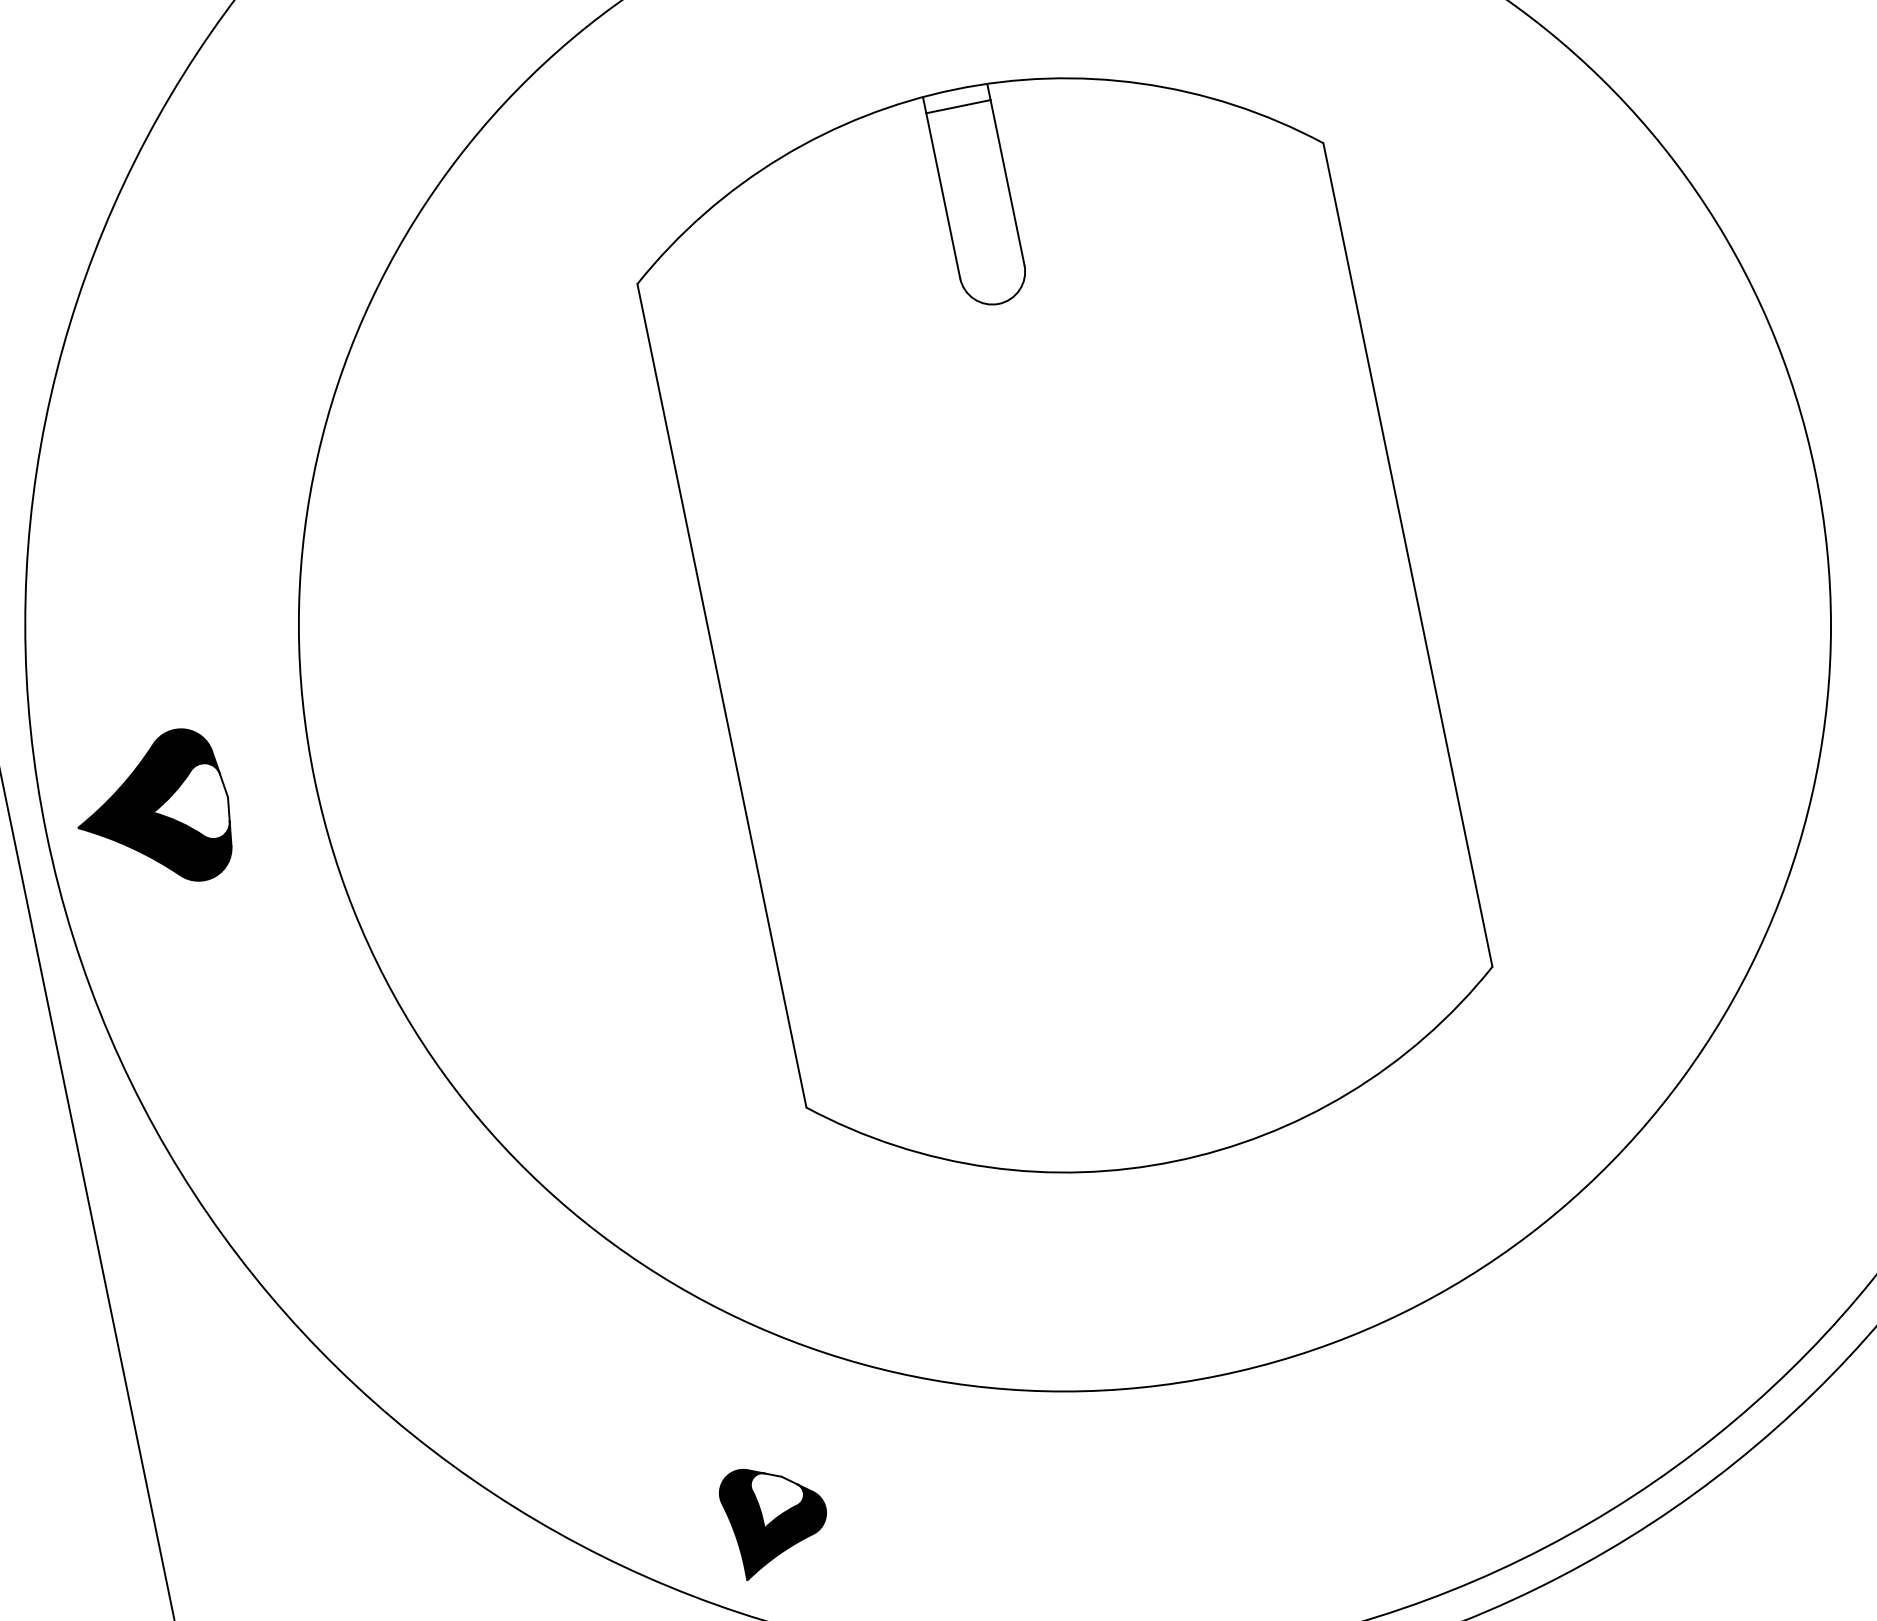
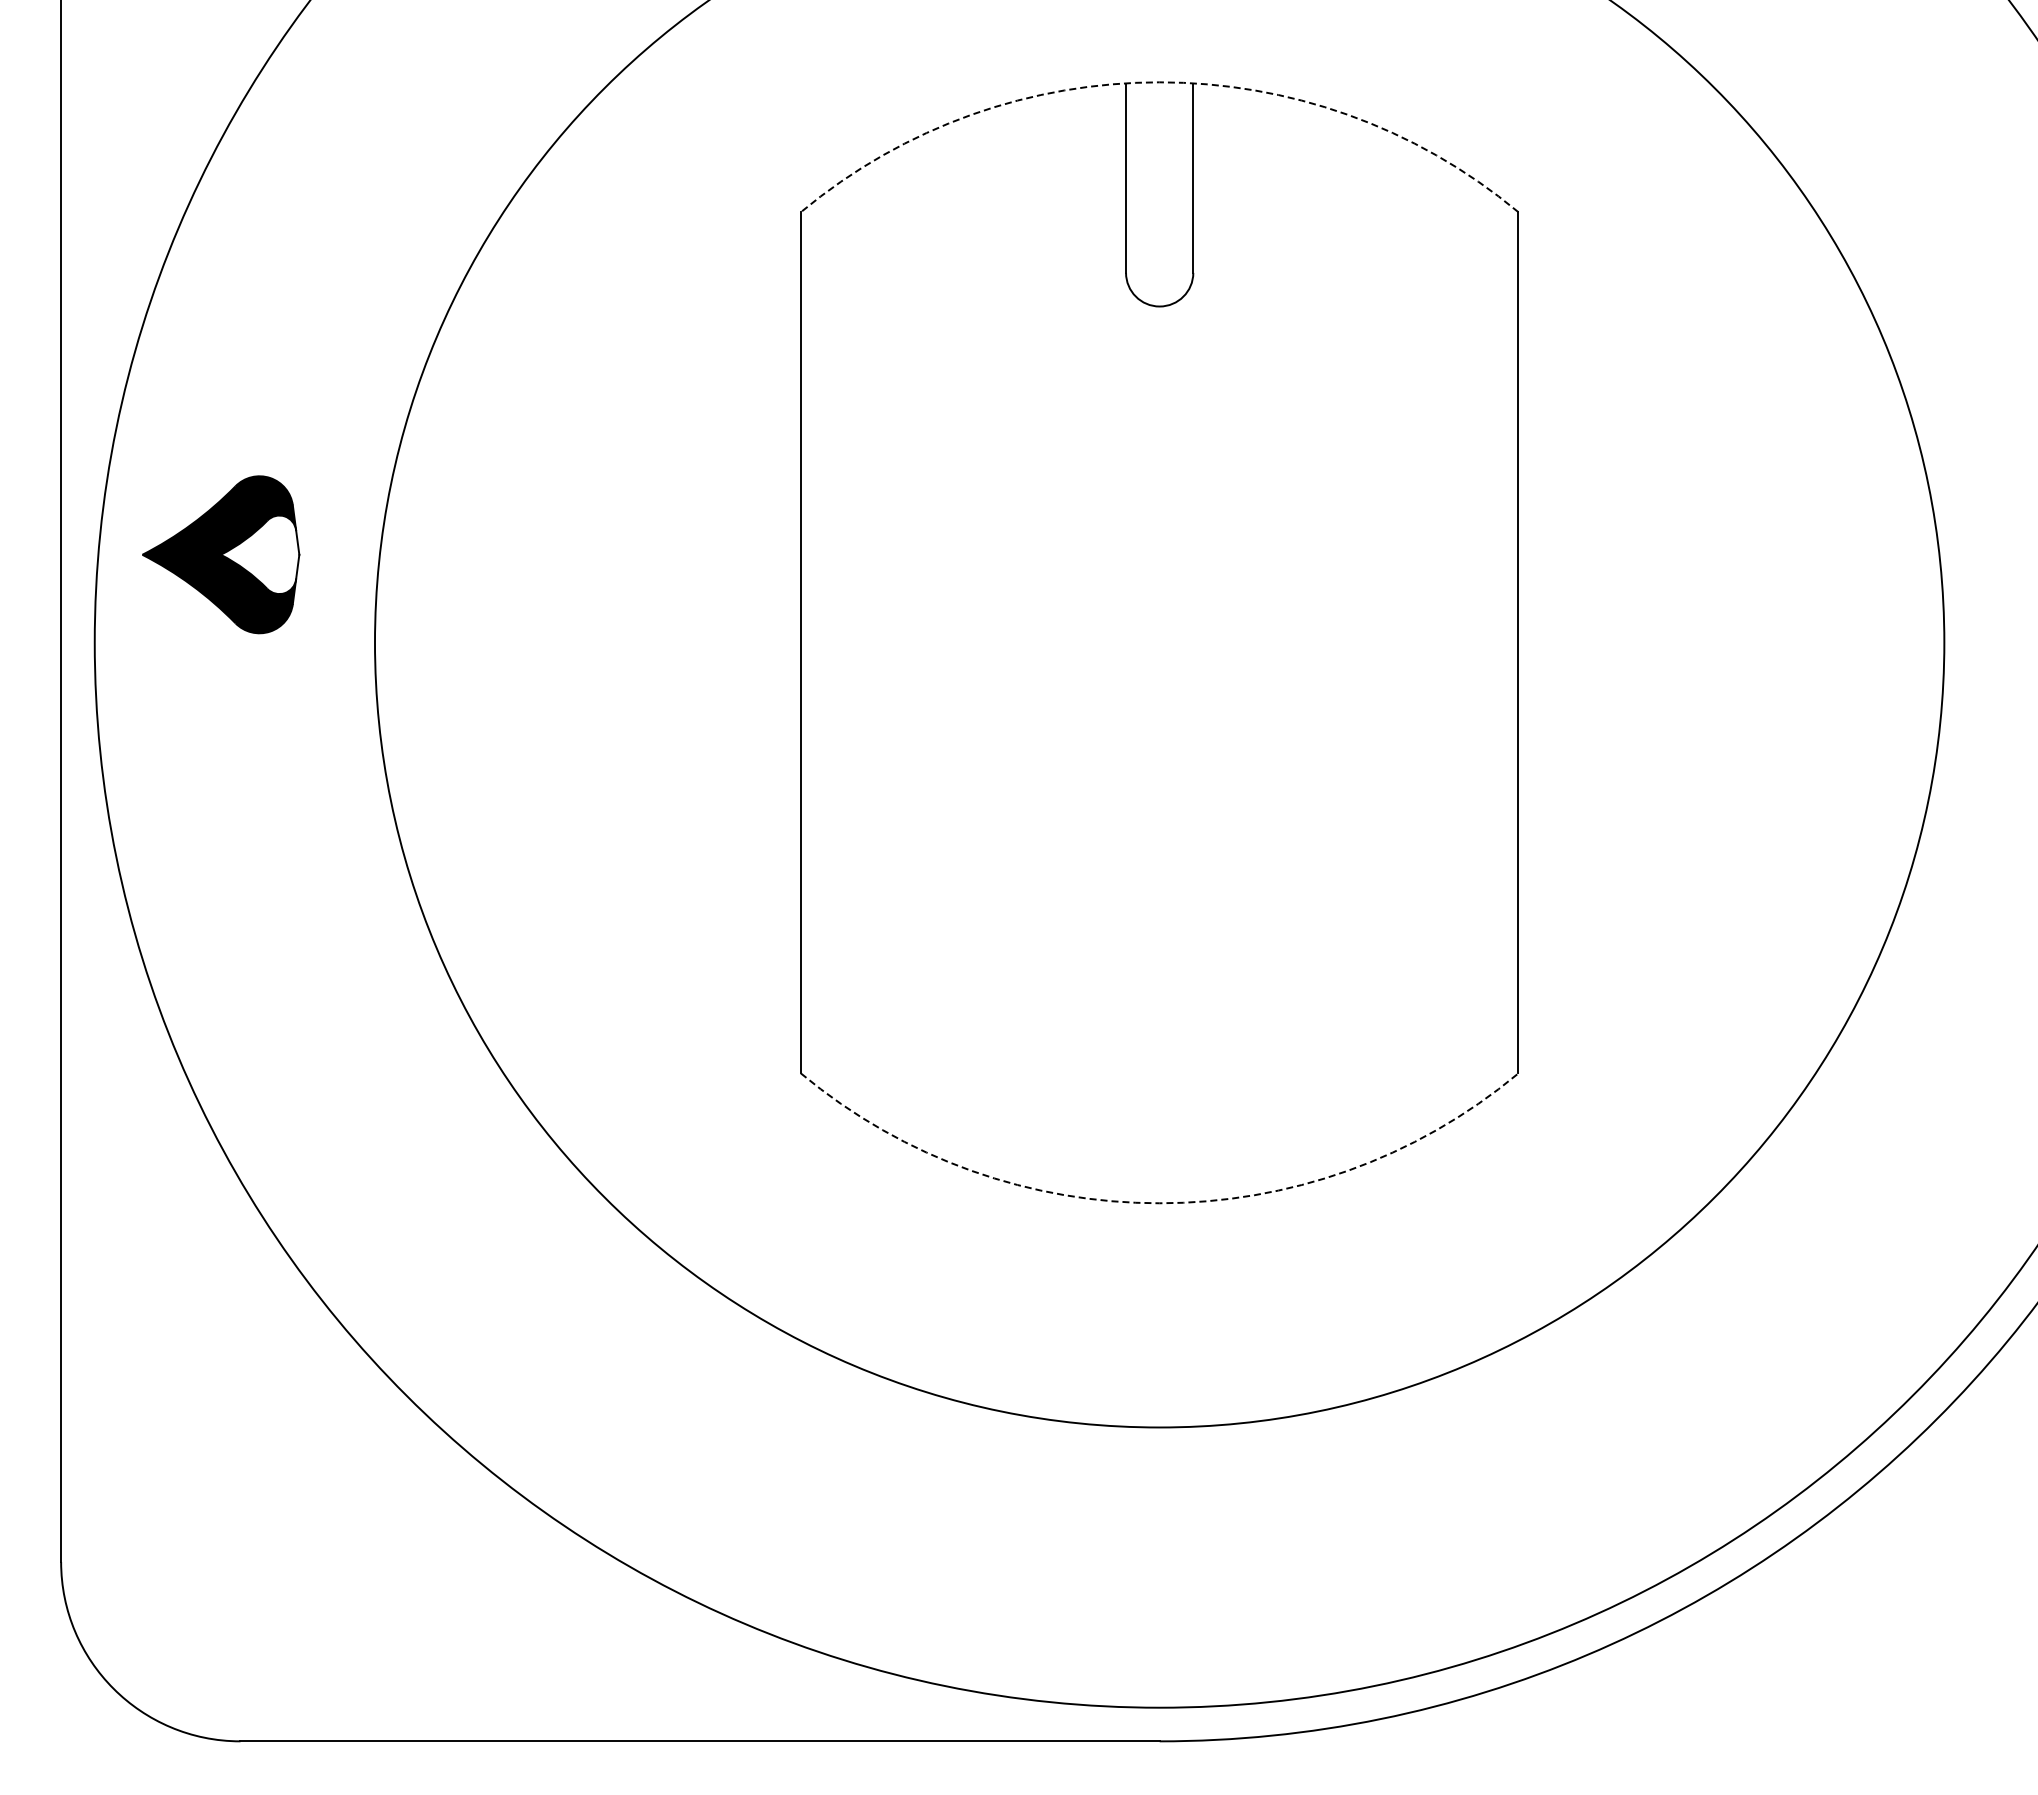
arc: (954, 89) -> (1159, 82), solid -> dashed
line: (958, 106) -> (1159, 100), removed
part: (153, 812) -> (221, 554), moved
arc: (1174, 1161) -> (1159, 1203), solid -> dashed
part: (775, 1518) -> (685, 1479), removed

